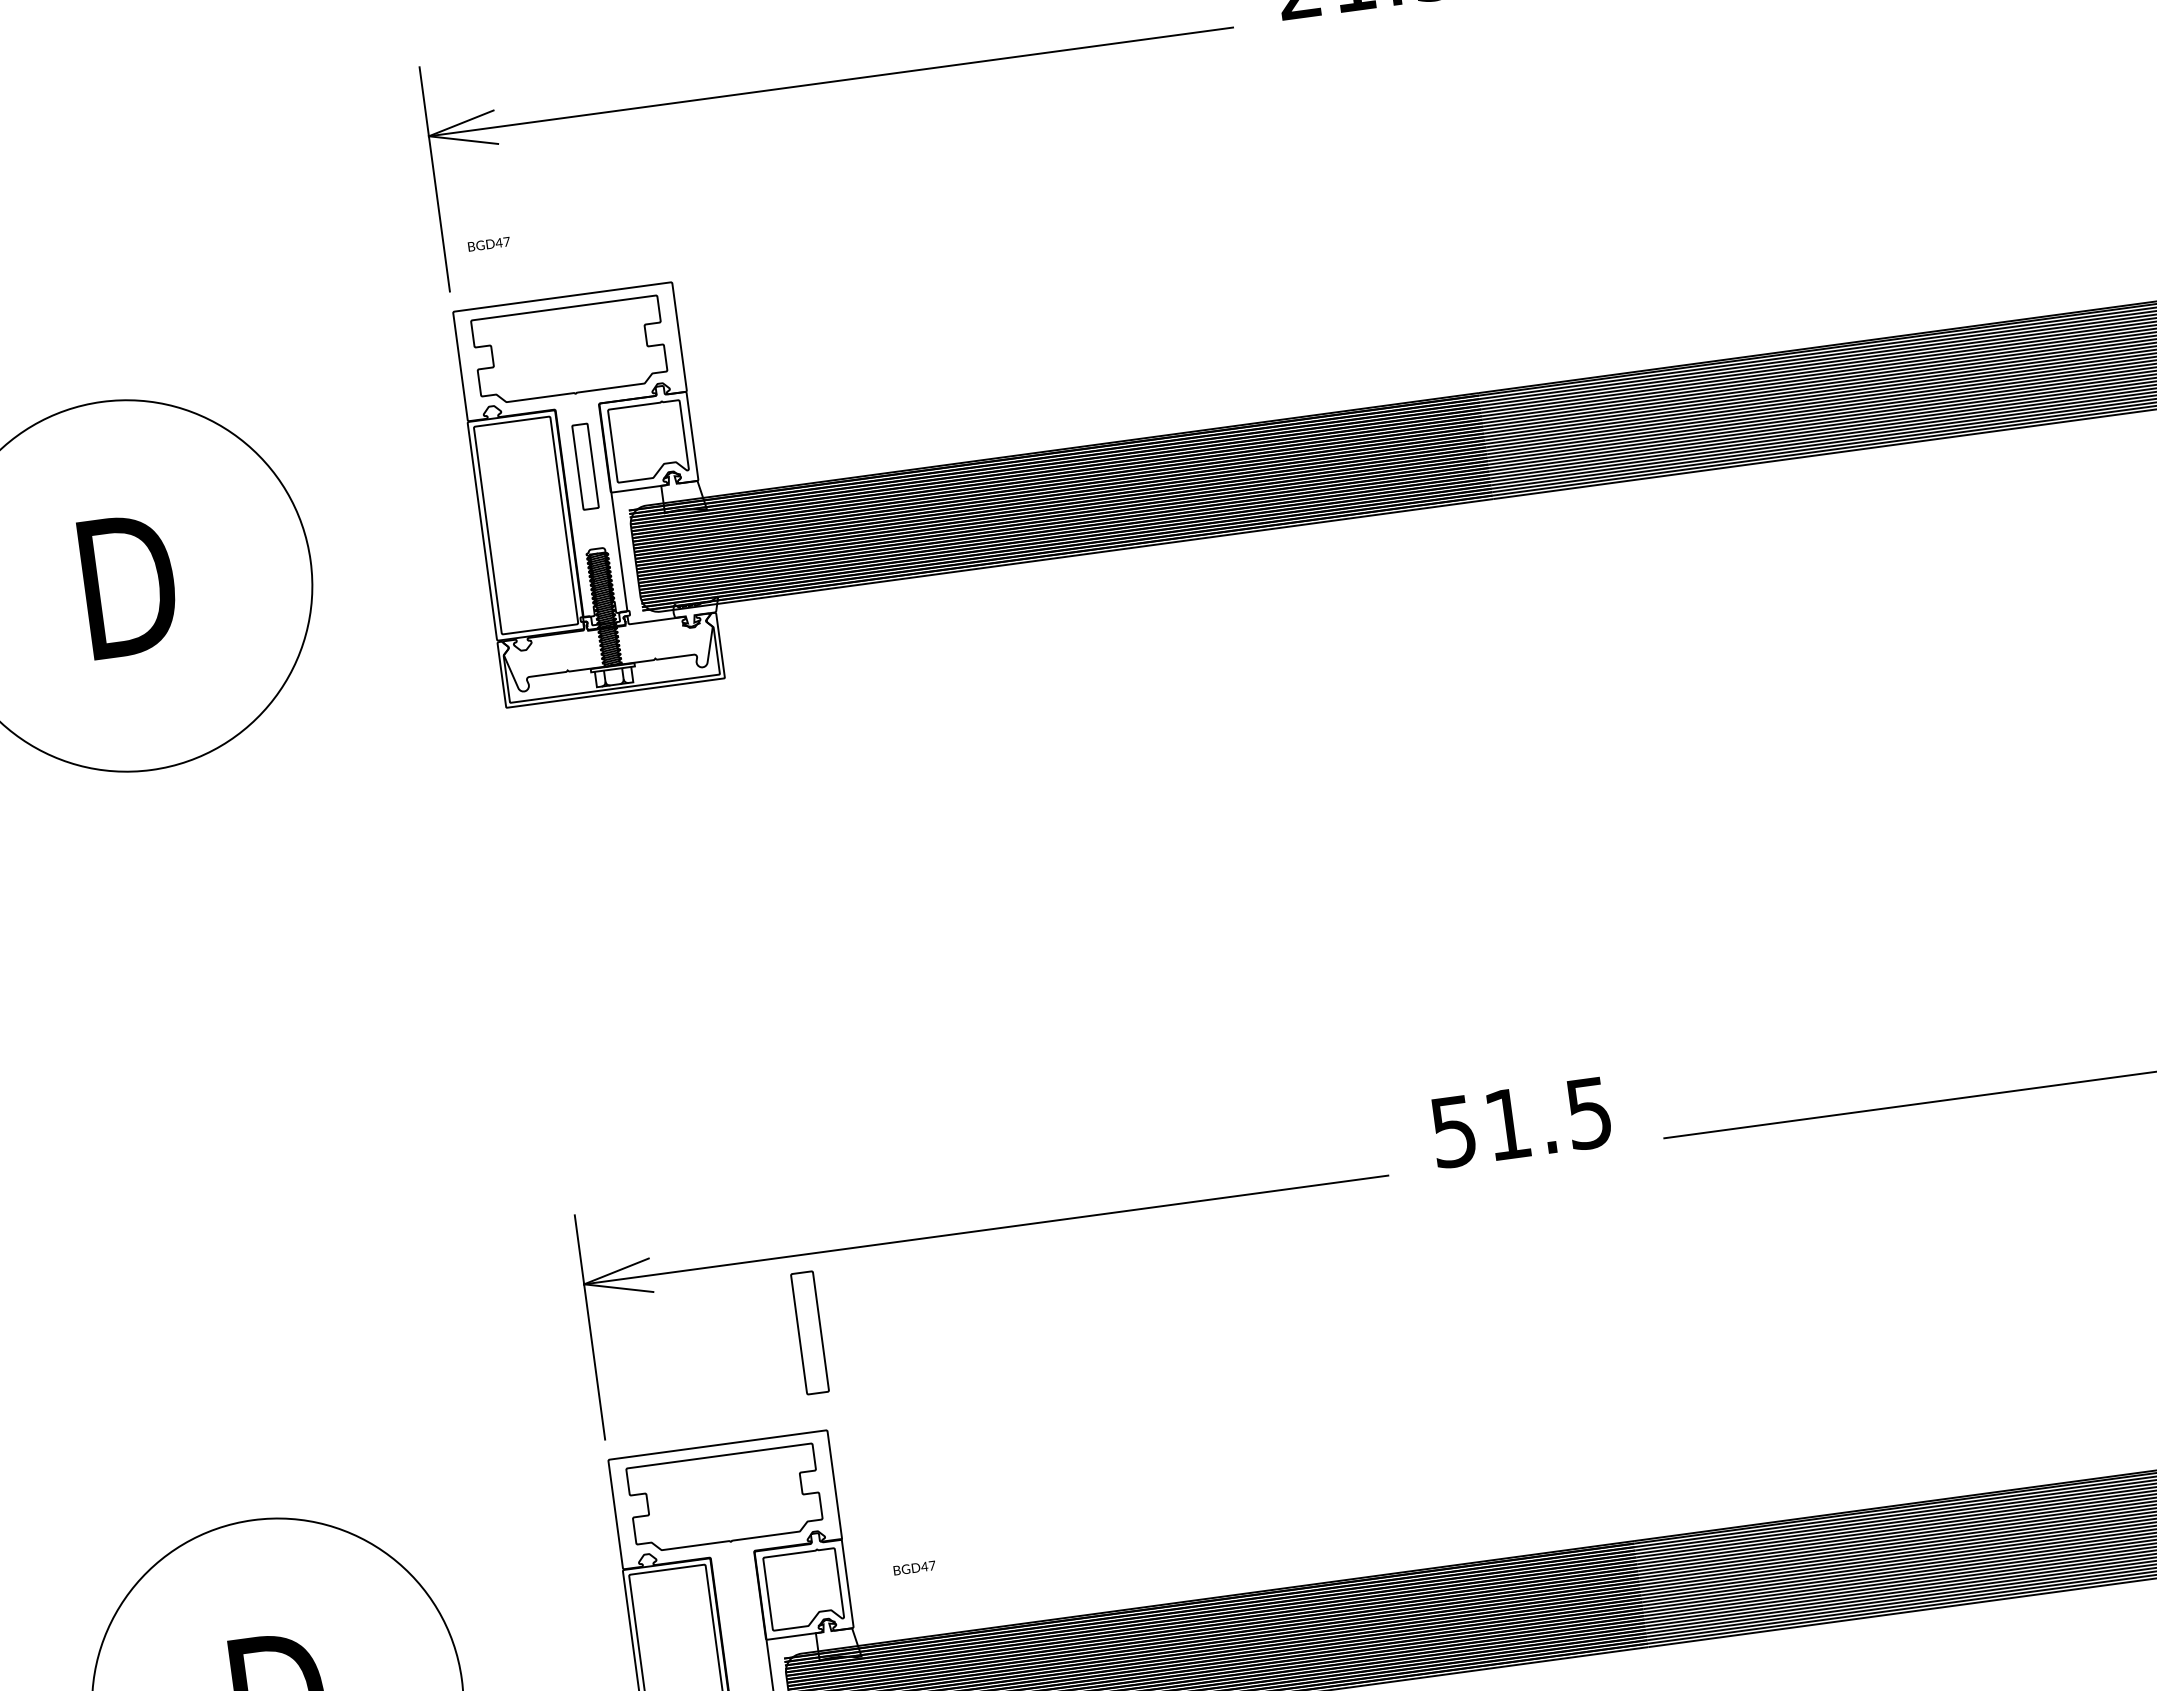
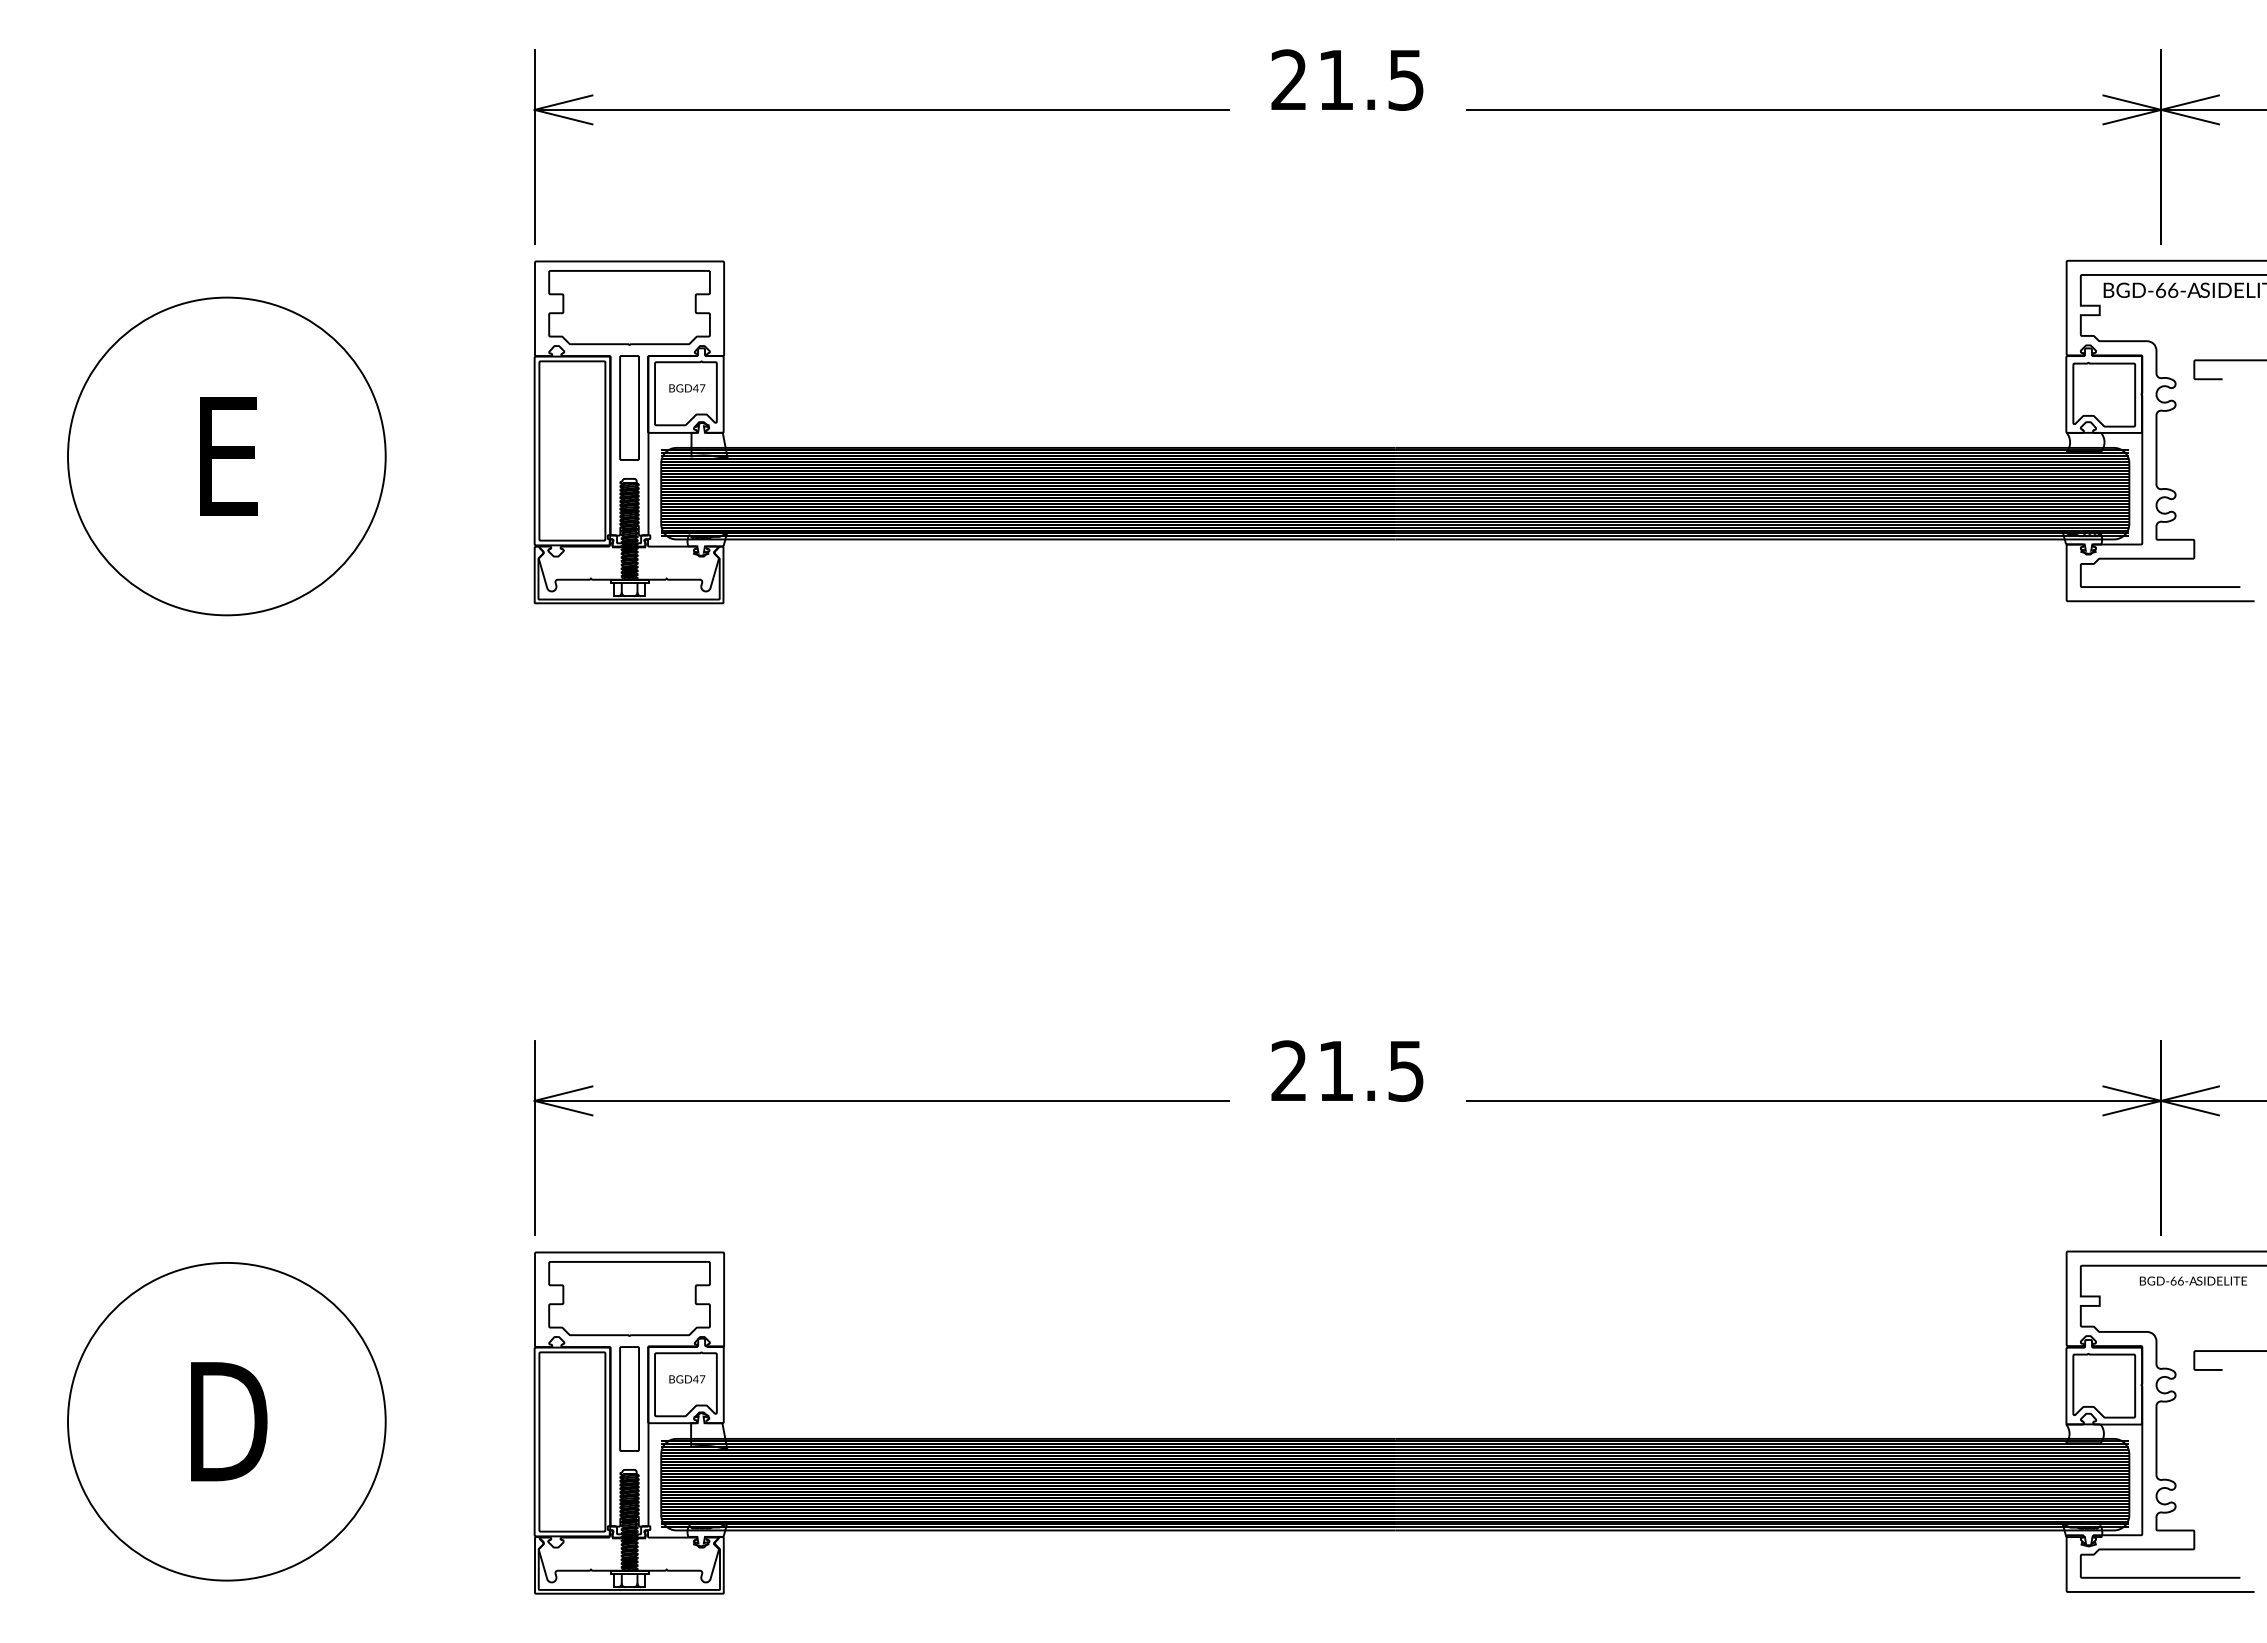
text: (489, 244) -> (687, 388), moved
part: (585, 466) -> (629, 407), size x1.43
text: (129, 585) -> (229, 456), D -> E
text: (1452, 1131) -> (1288, 1070), 51.5 -> 21.5
part: (809, 1332) -> (629, 1398), moved
text: (914, 1568) -> (687, 1379), moved

